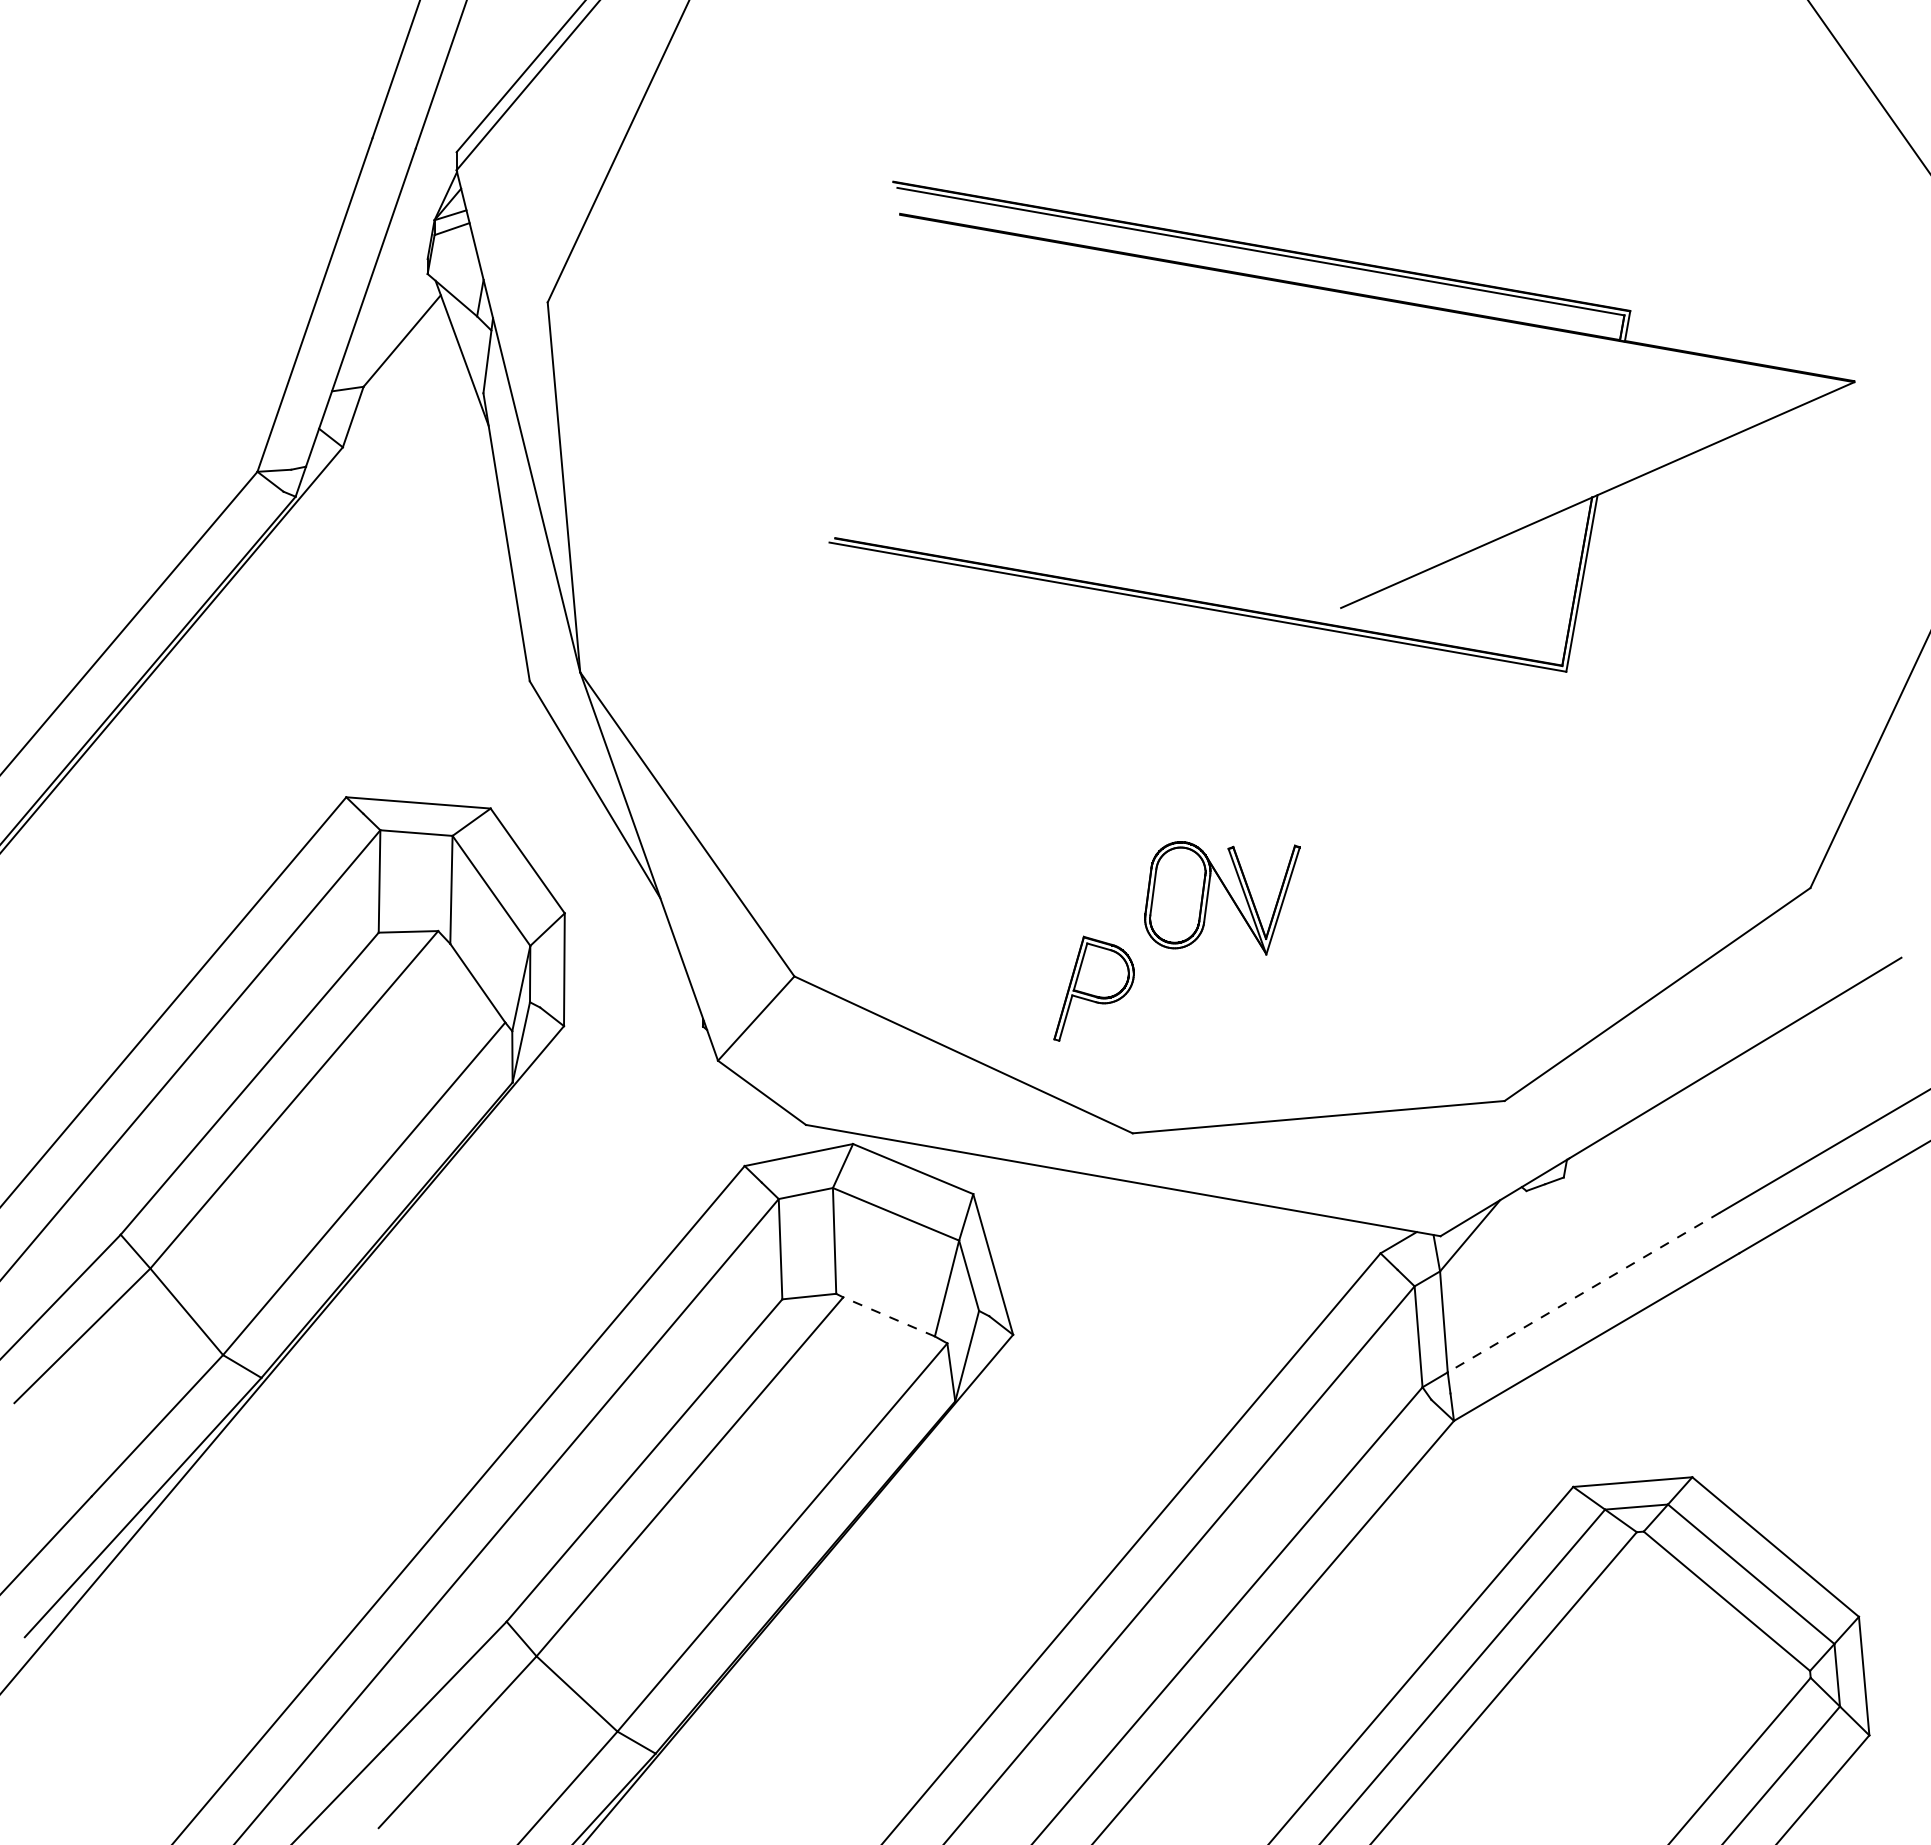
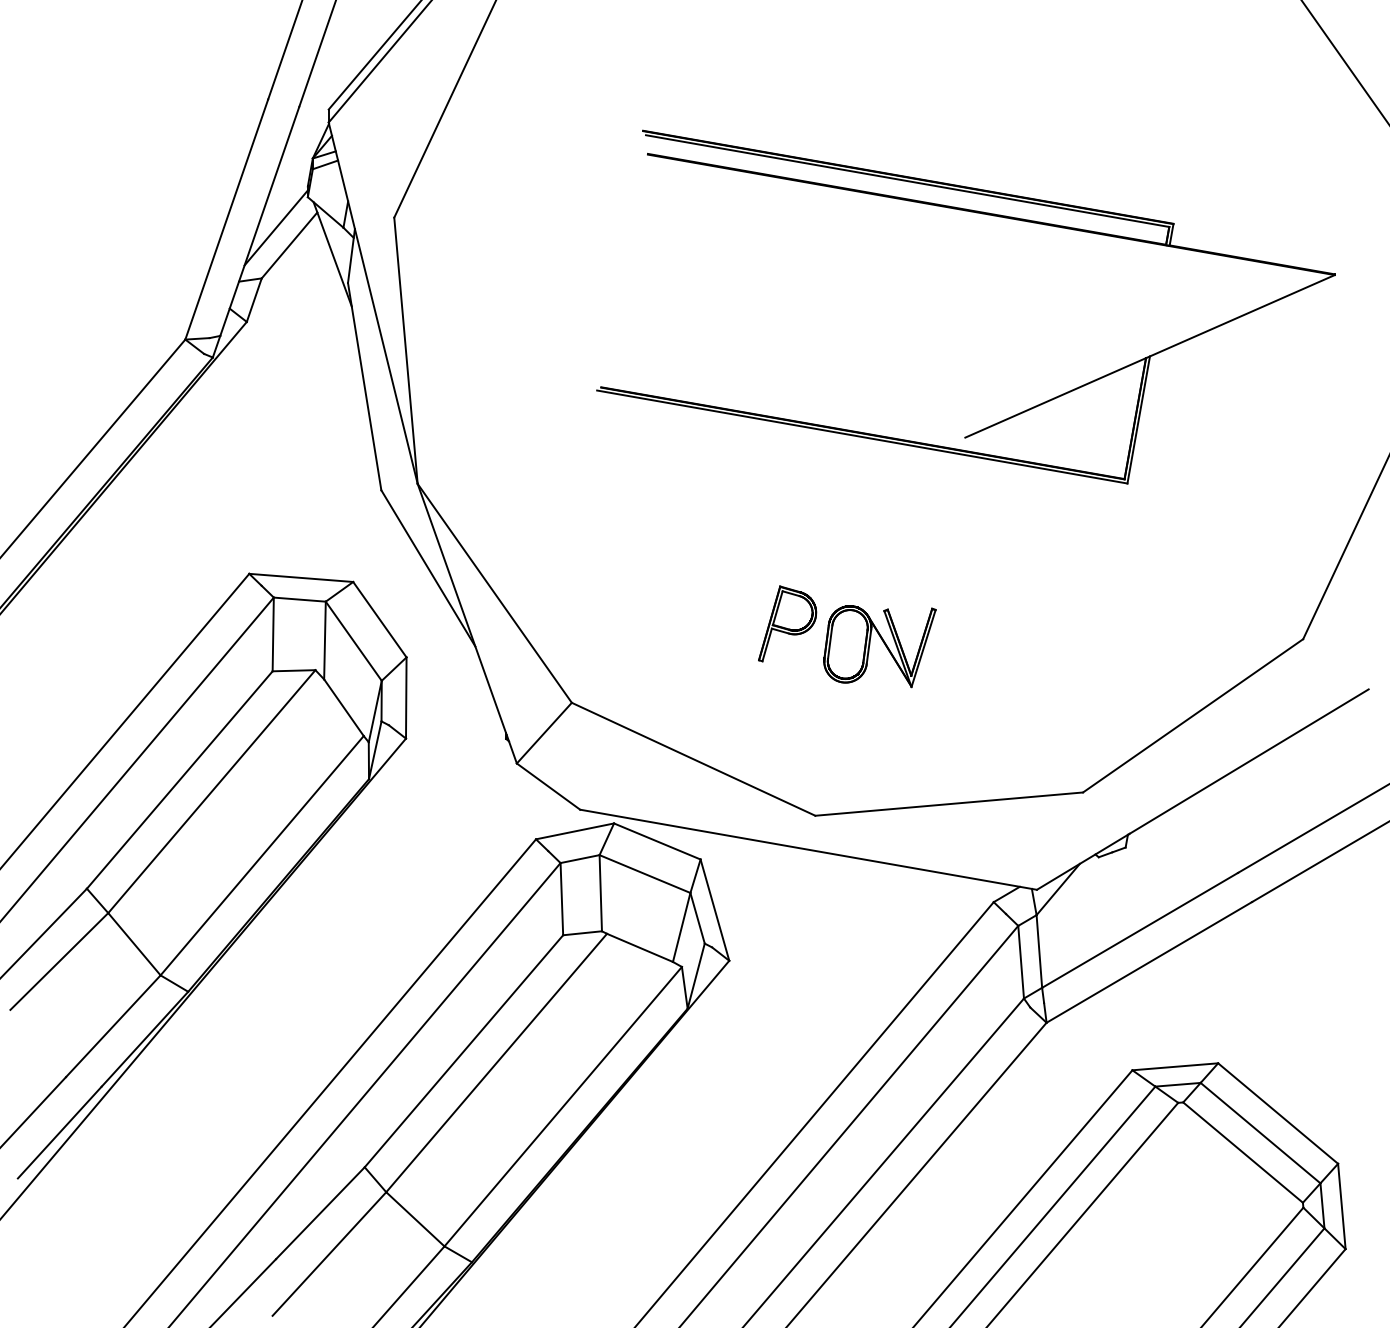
line: (383, 316) -> (276, 227), added
part: (1093, 988) -> (787, 623), moved
line: (1583, 1292) -> (1139, 930), dashed -> solid
line: (889, 1316) -> (640, 947), dashed -> solid

